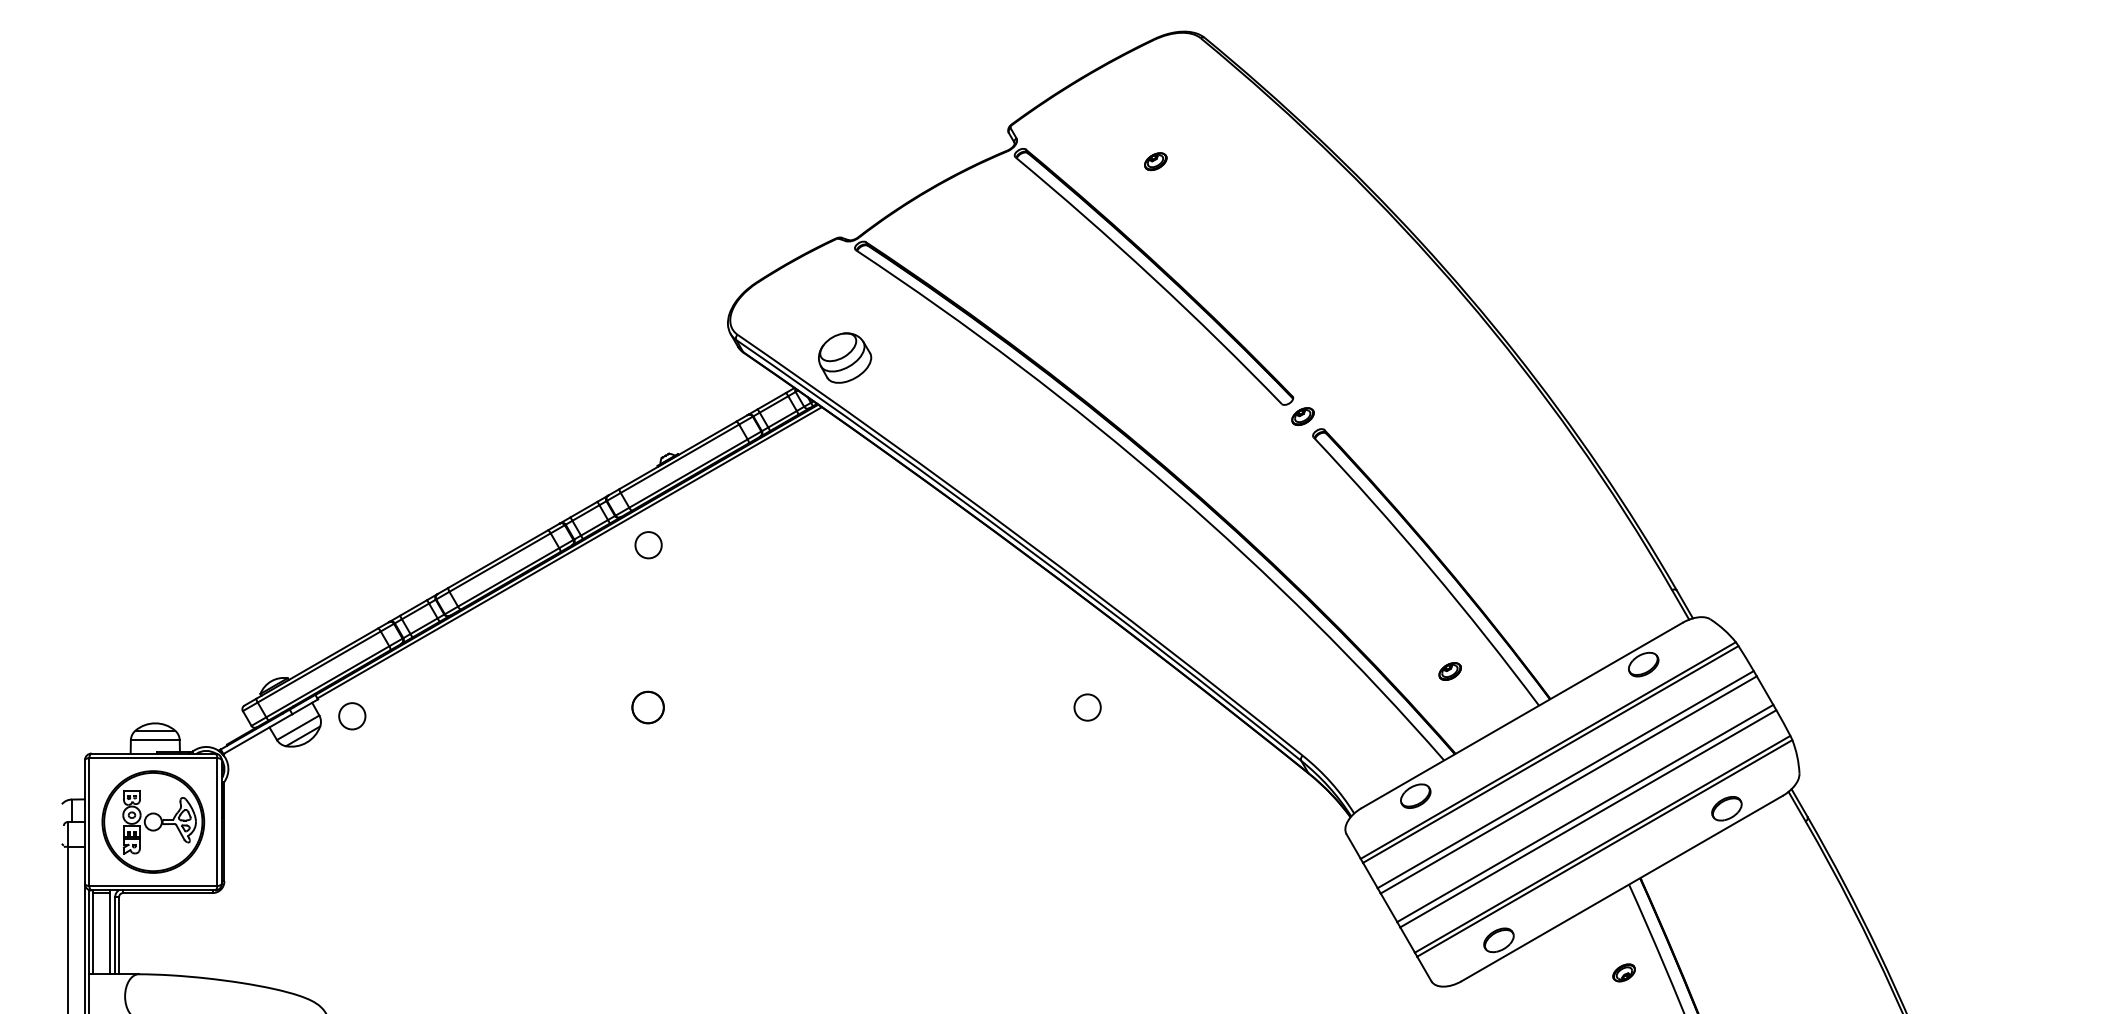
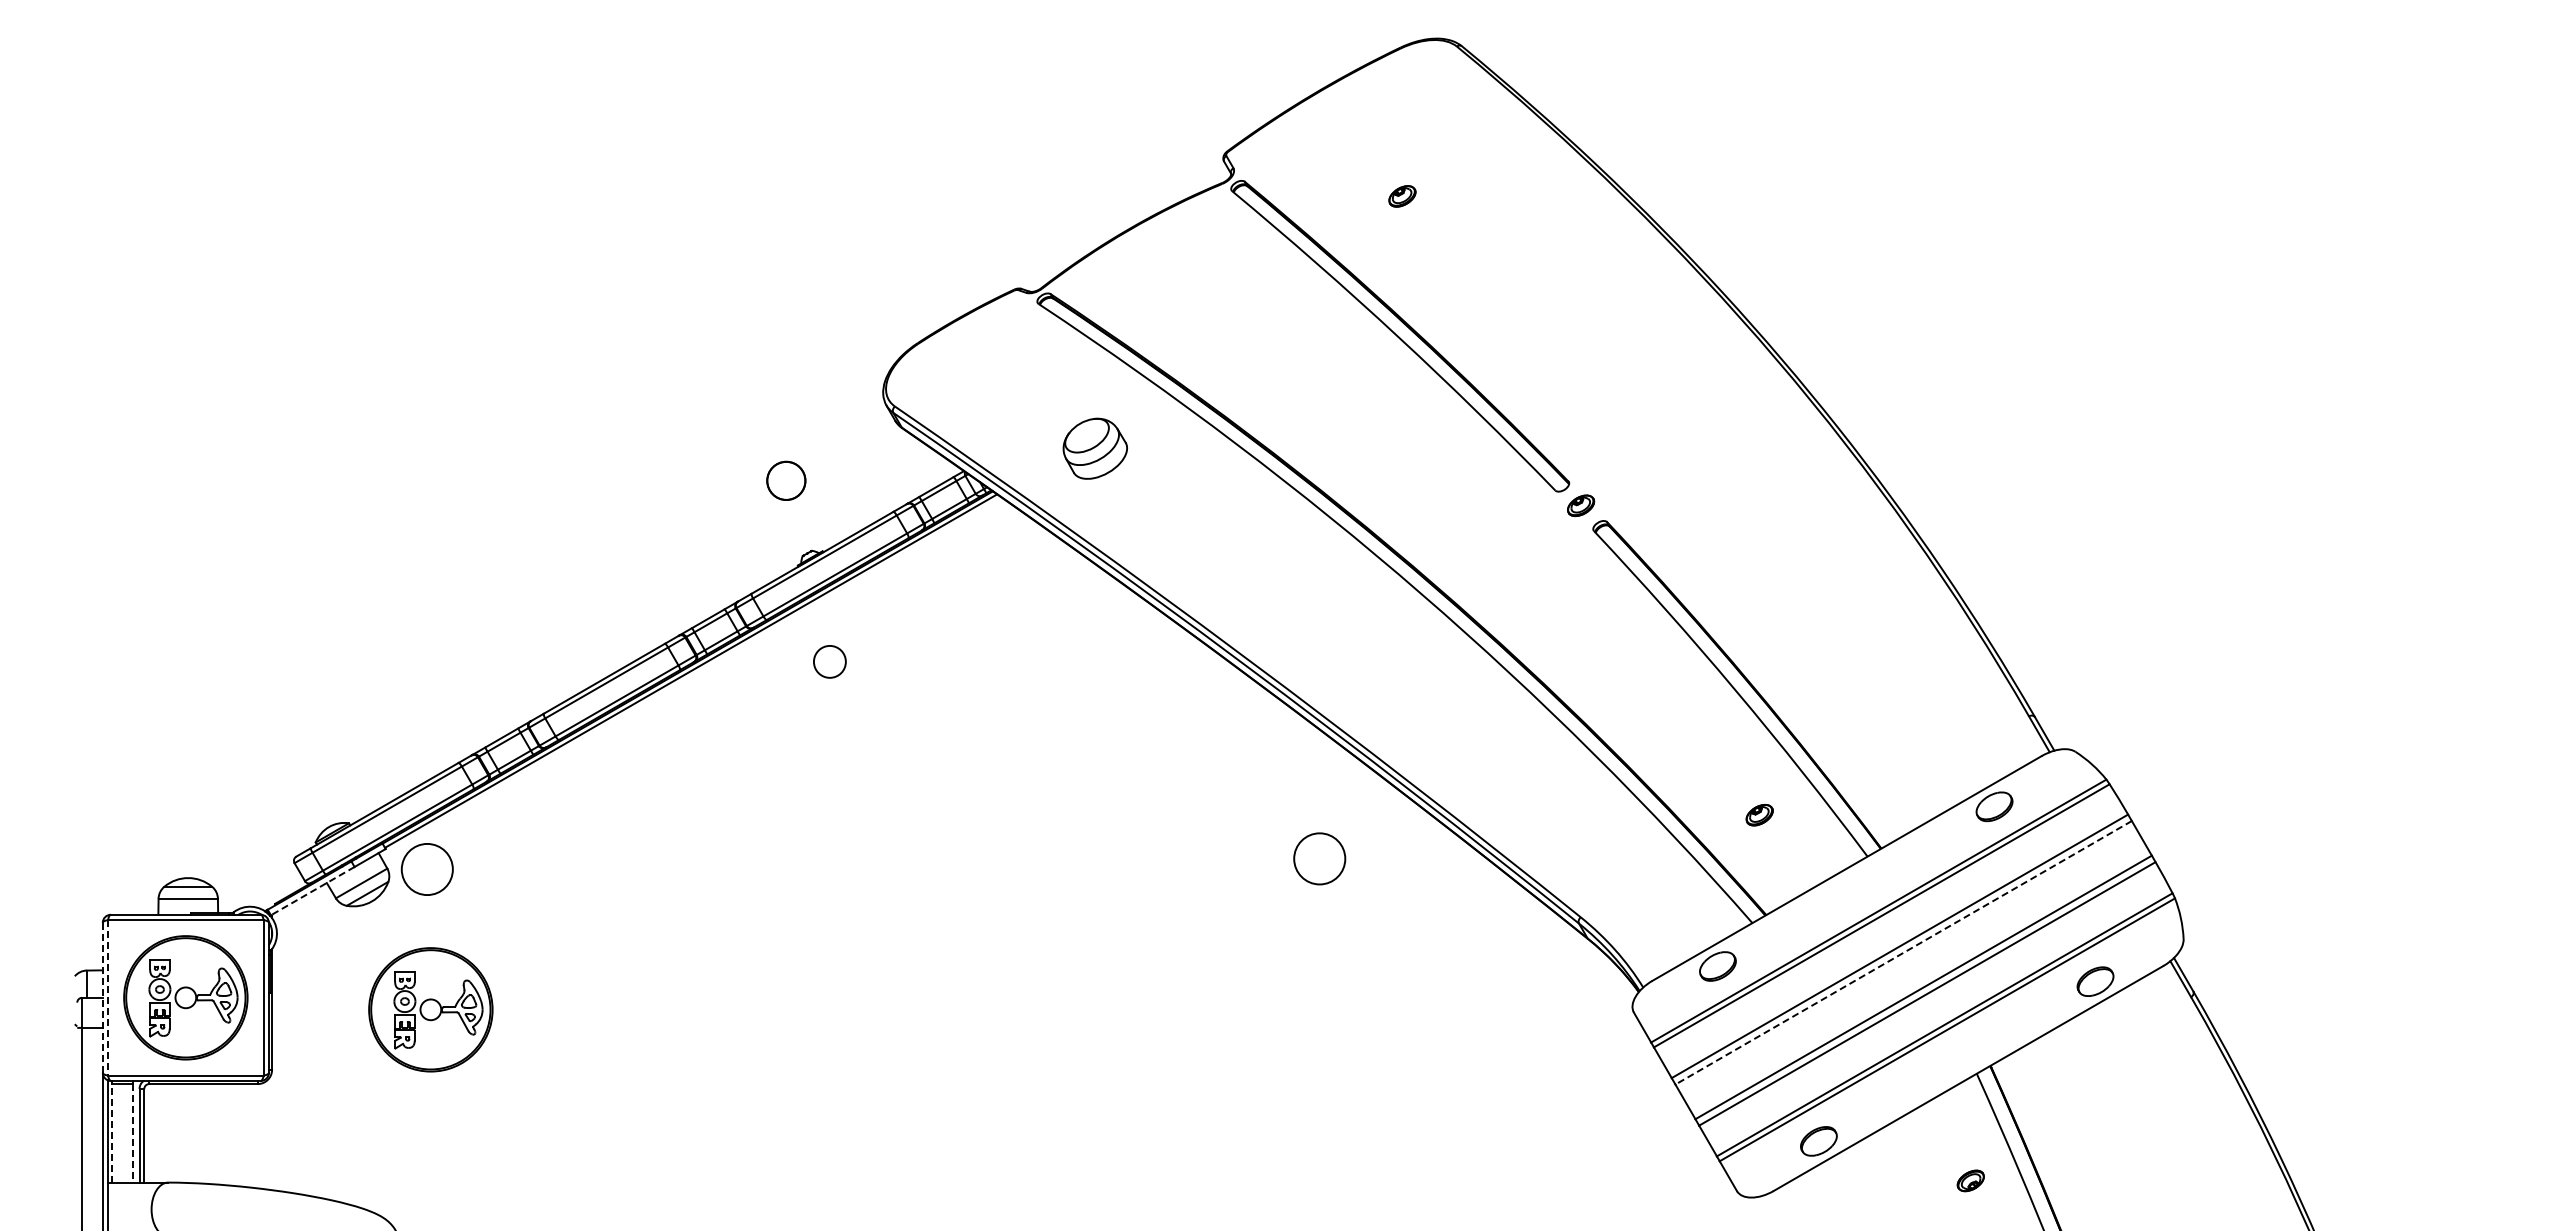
part: (844, 357) -> (1094, 448), moved
circle: (648, 544) -> (829, 661), moved
circle: (648, 707) -> (786, 480), moved
circle: (1087, 707) -> (1319, 858), size x1.6
circle: (352, 716) -> (427, 869), size x1.6
line: (257, 734) -> (312, 891), solid -> dashed
line: (1568, 784) -> (1903, 952), solid -> dashed
line: (84, 821) -> (102, 997), solid -> dashed
line: (89, 821) -> (108, 997), solid -> dashed
part: (354, 831) -> (430, 1009), added
line: (92, 933) -> (112, 1132), solid -> dashed
line: (110, 933) -> (133, 1133), solid -> dashed

